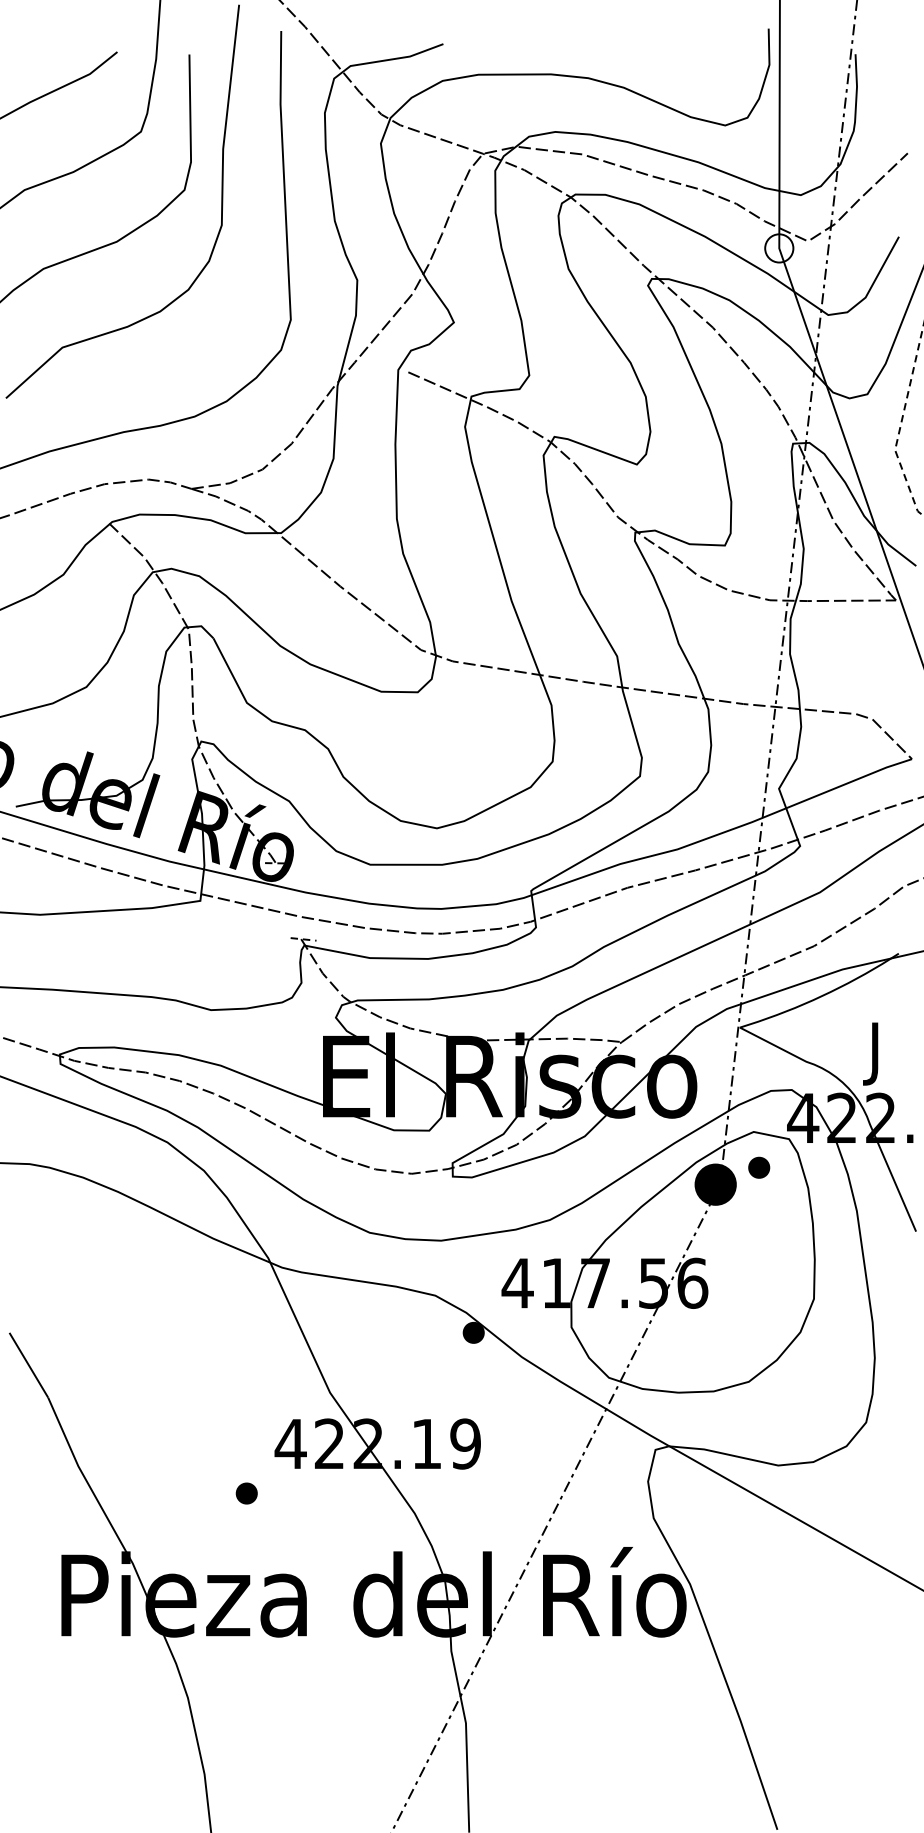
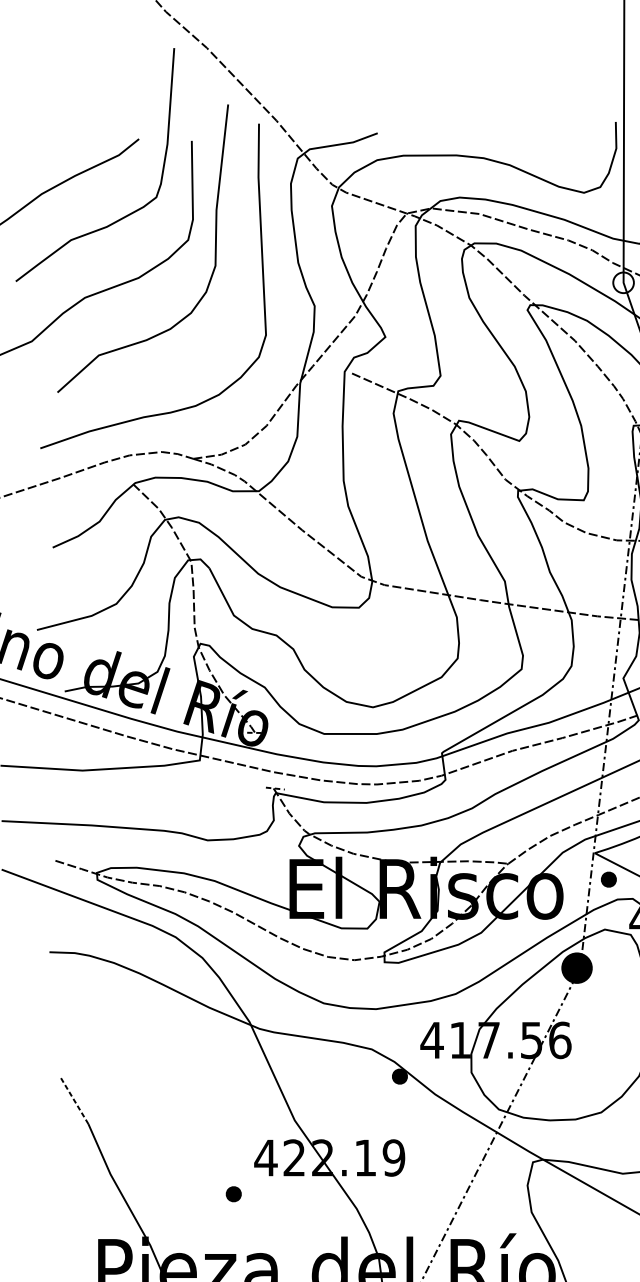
part: (759, 1167) -> (609, 879), moved
line: (28, 1365) -> (74, 1100), solid -> dashed

